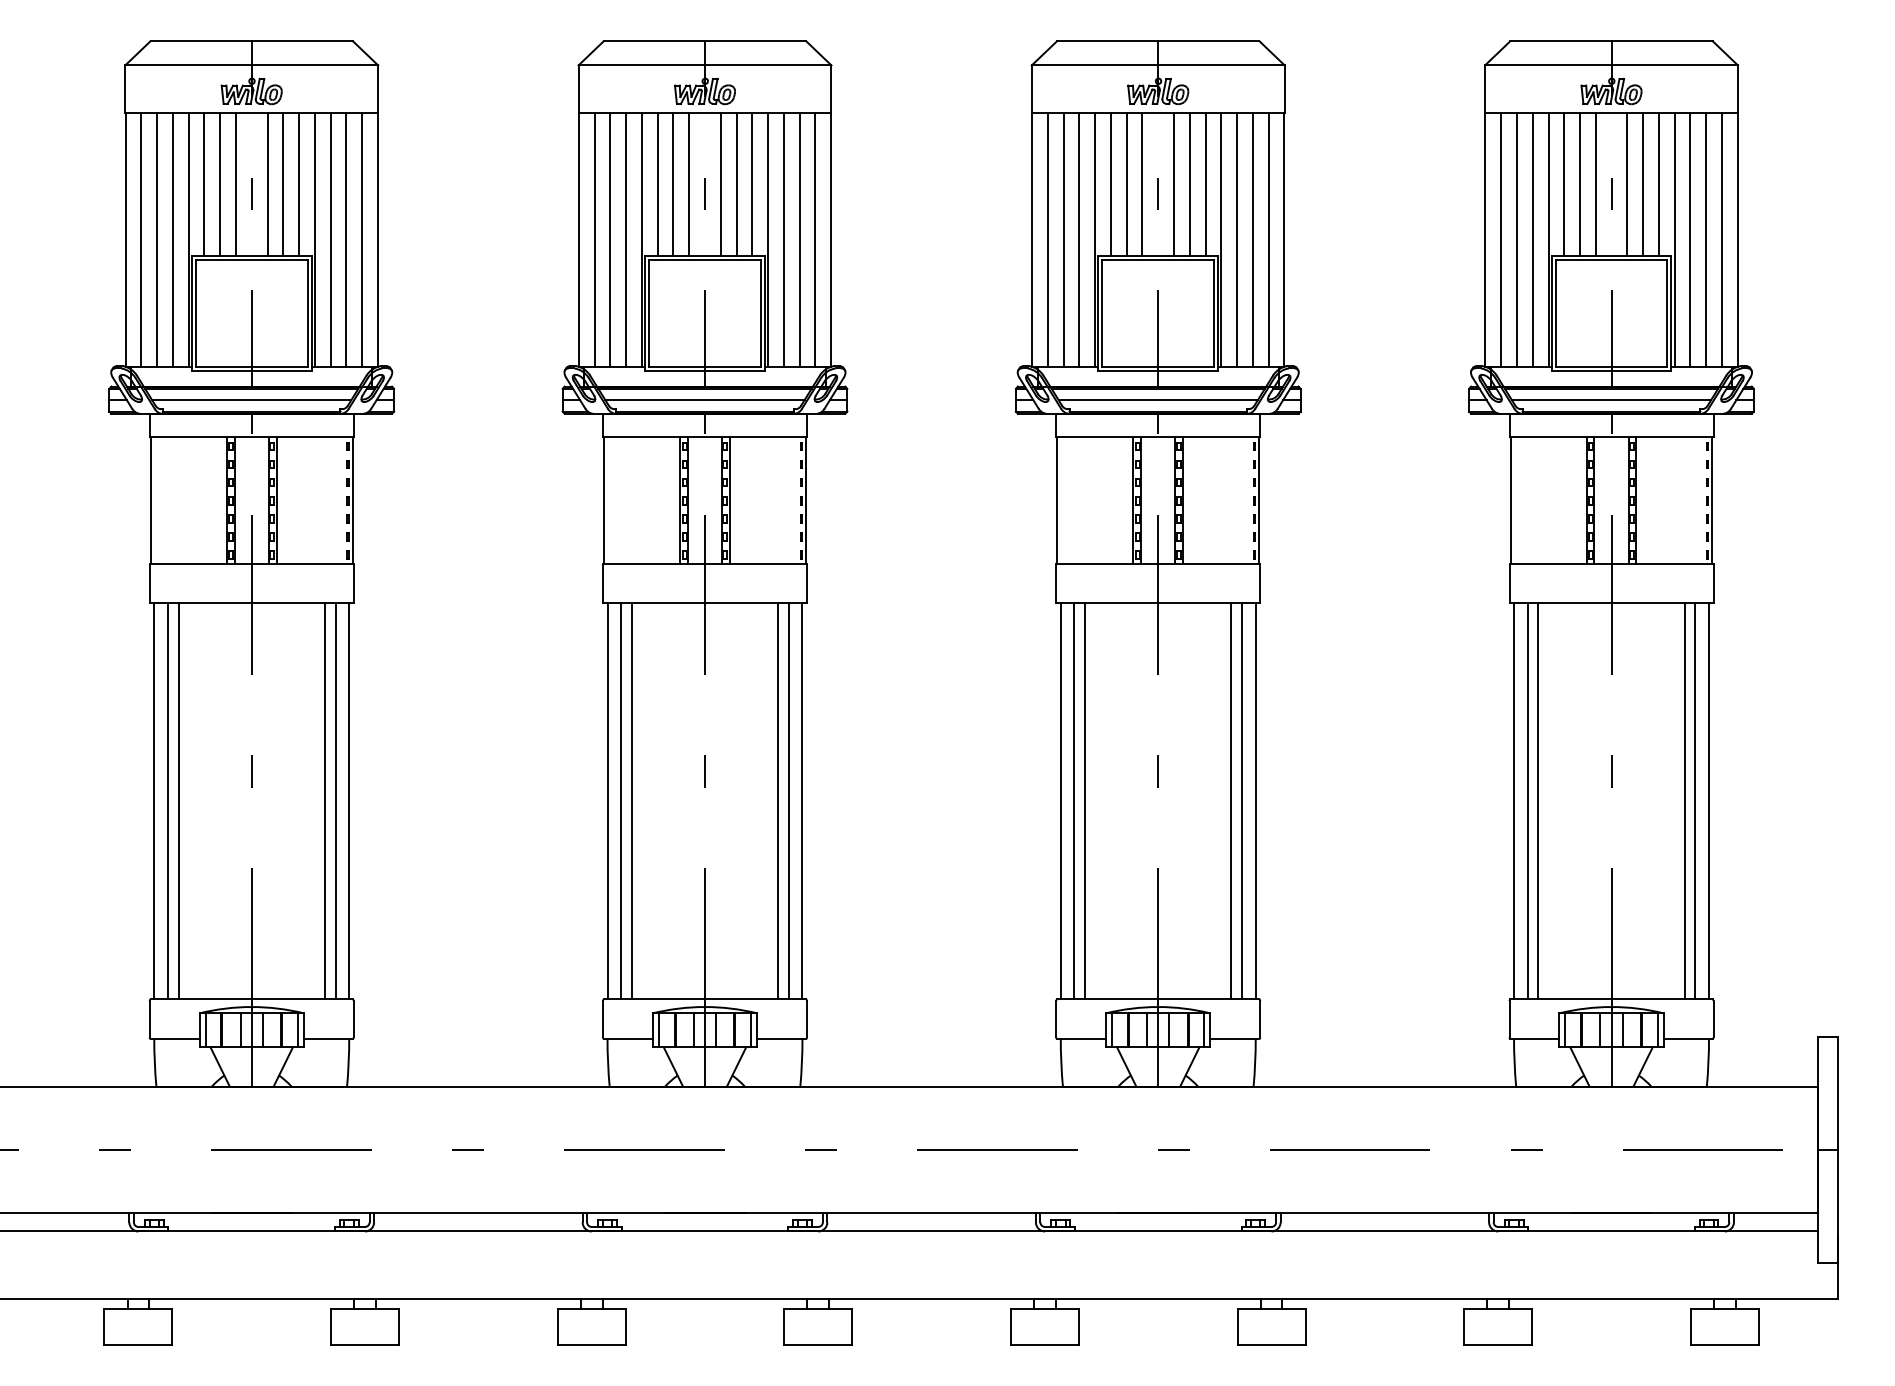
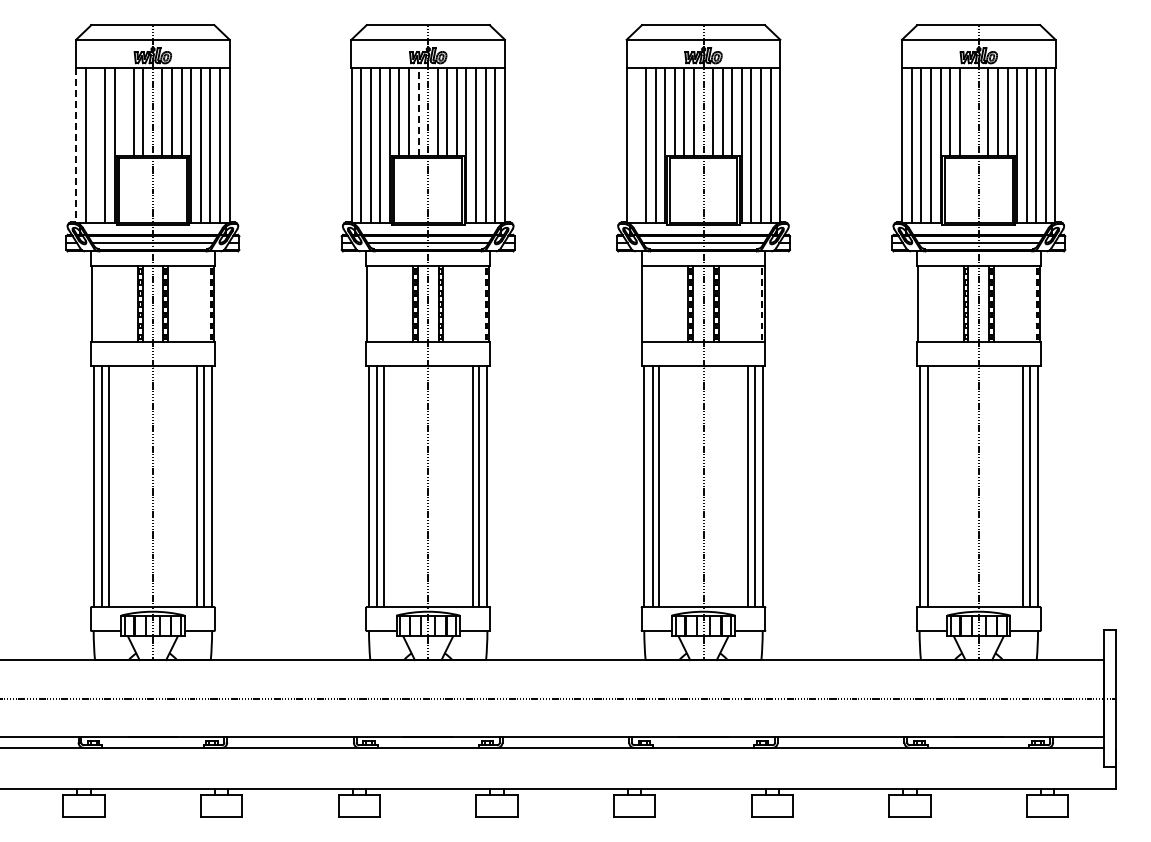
line: (204, 183) -> (124, 111), removed
line: (1596, 183) -> (969, 111), removed
line: (689, 185) -> (418, 112), solid -> dashed
line: (157, 239) -> (95, 145), removed
line: (1047, 239) -> (636, 145), removed
line: (125, 241) -> (76, 146), solid -> dashed
line: (1538, 800) -> (934, 486), removed

